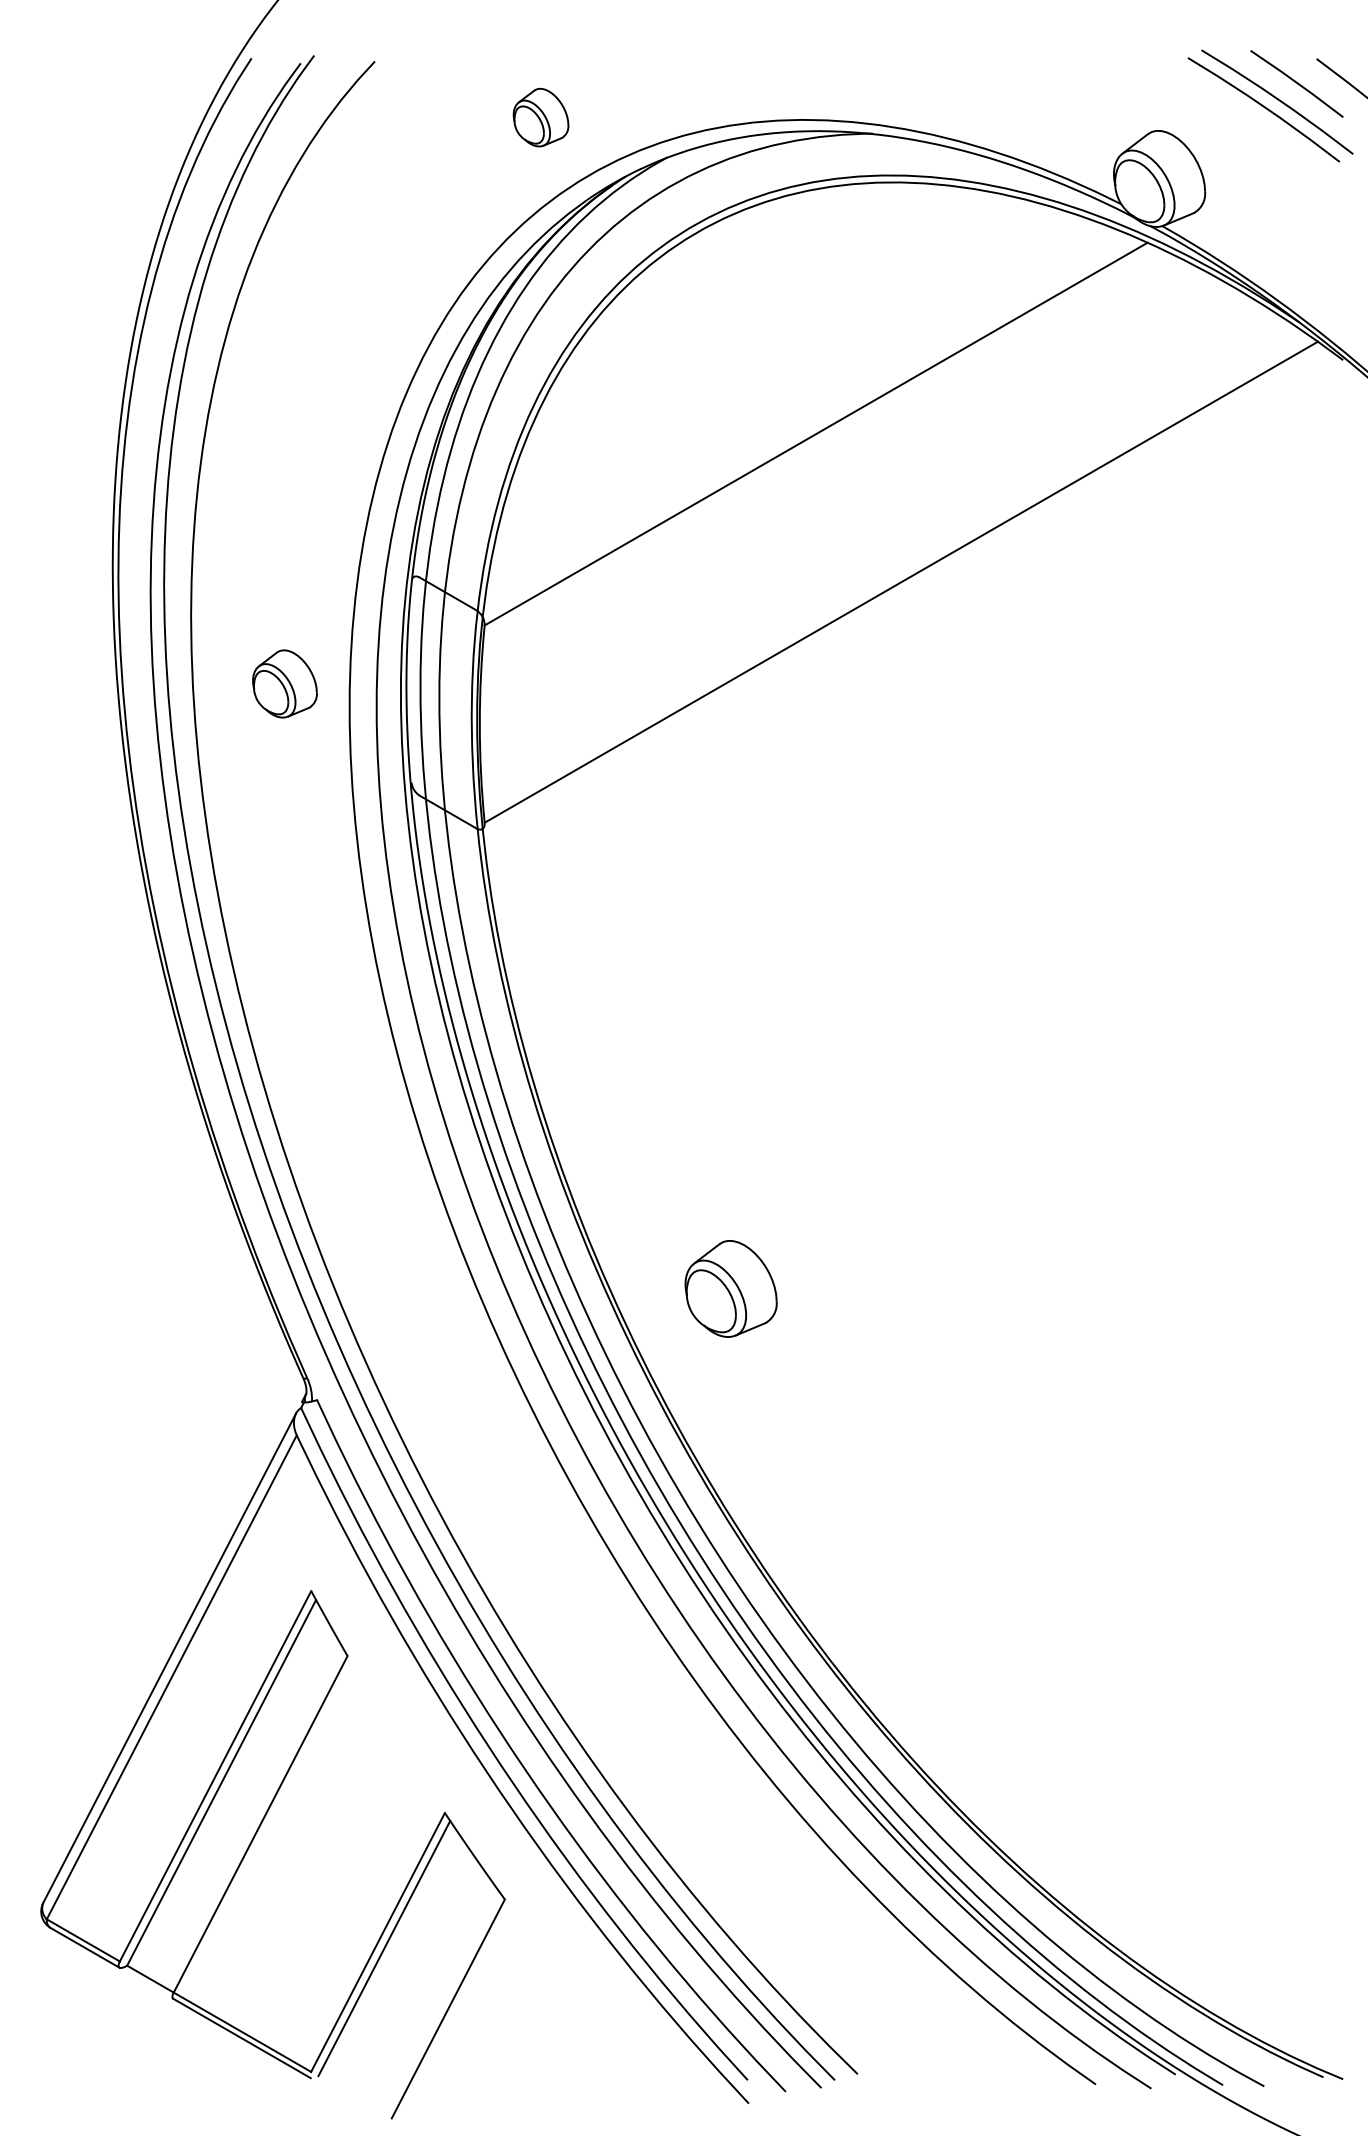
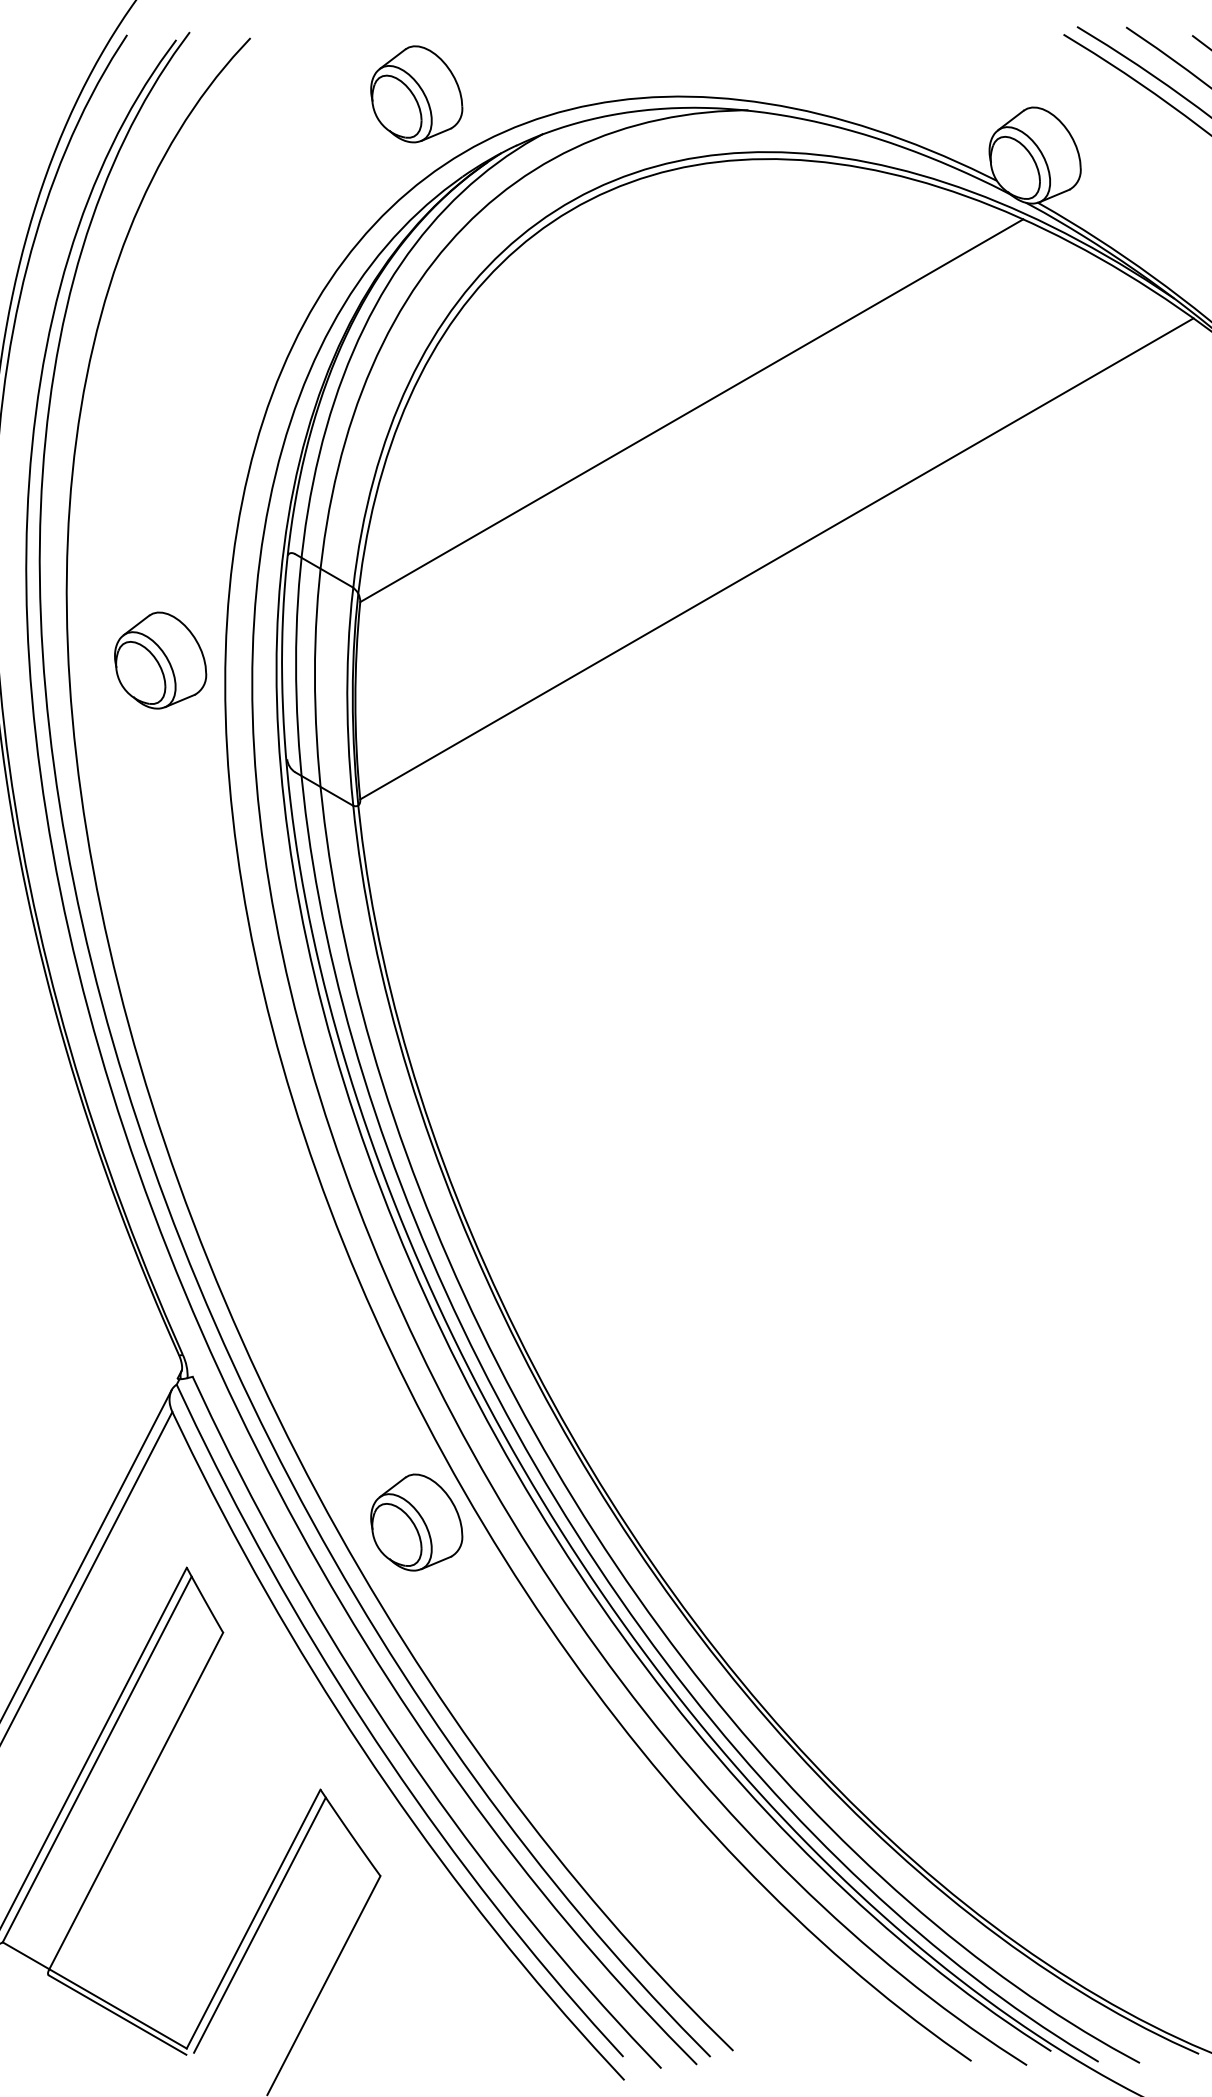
part: (540, 117) -> (416, 94), size x1.67
part: (284, 683) -> (160, 660), size x1.43
part: (730, 1288) -> (416, 1522), moved

